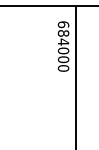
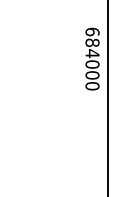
text: (63, 46) -> (92, 58), moved

